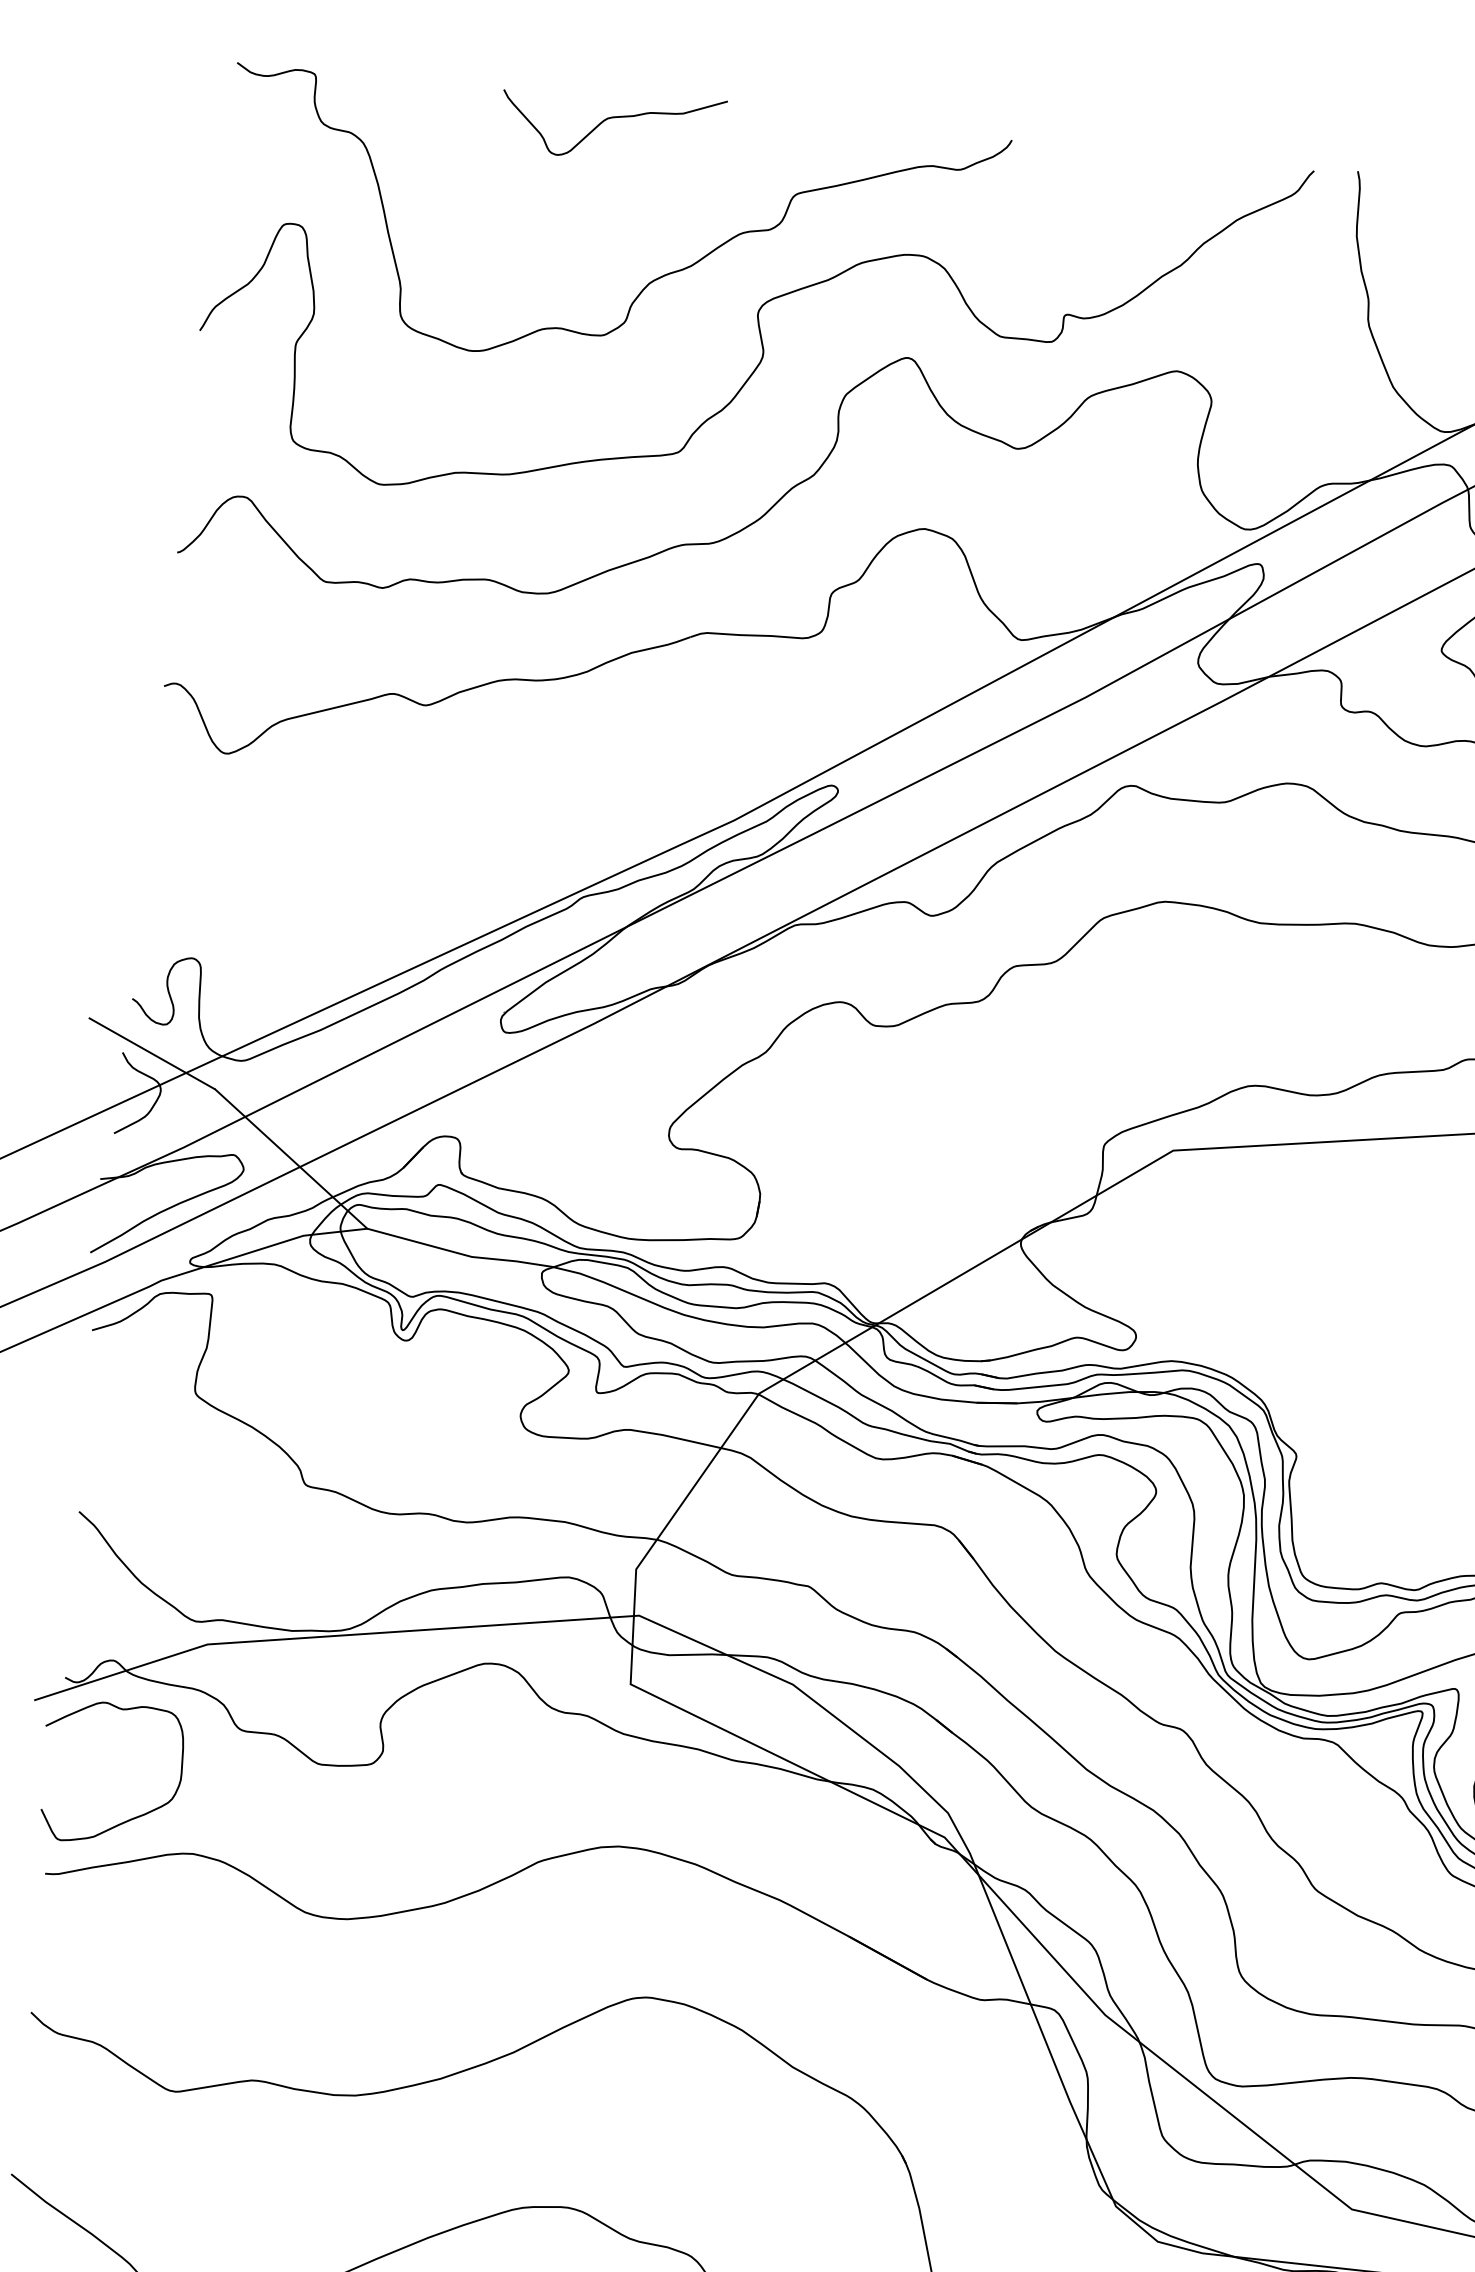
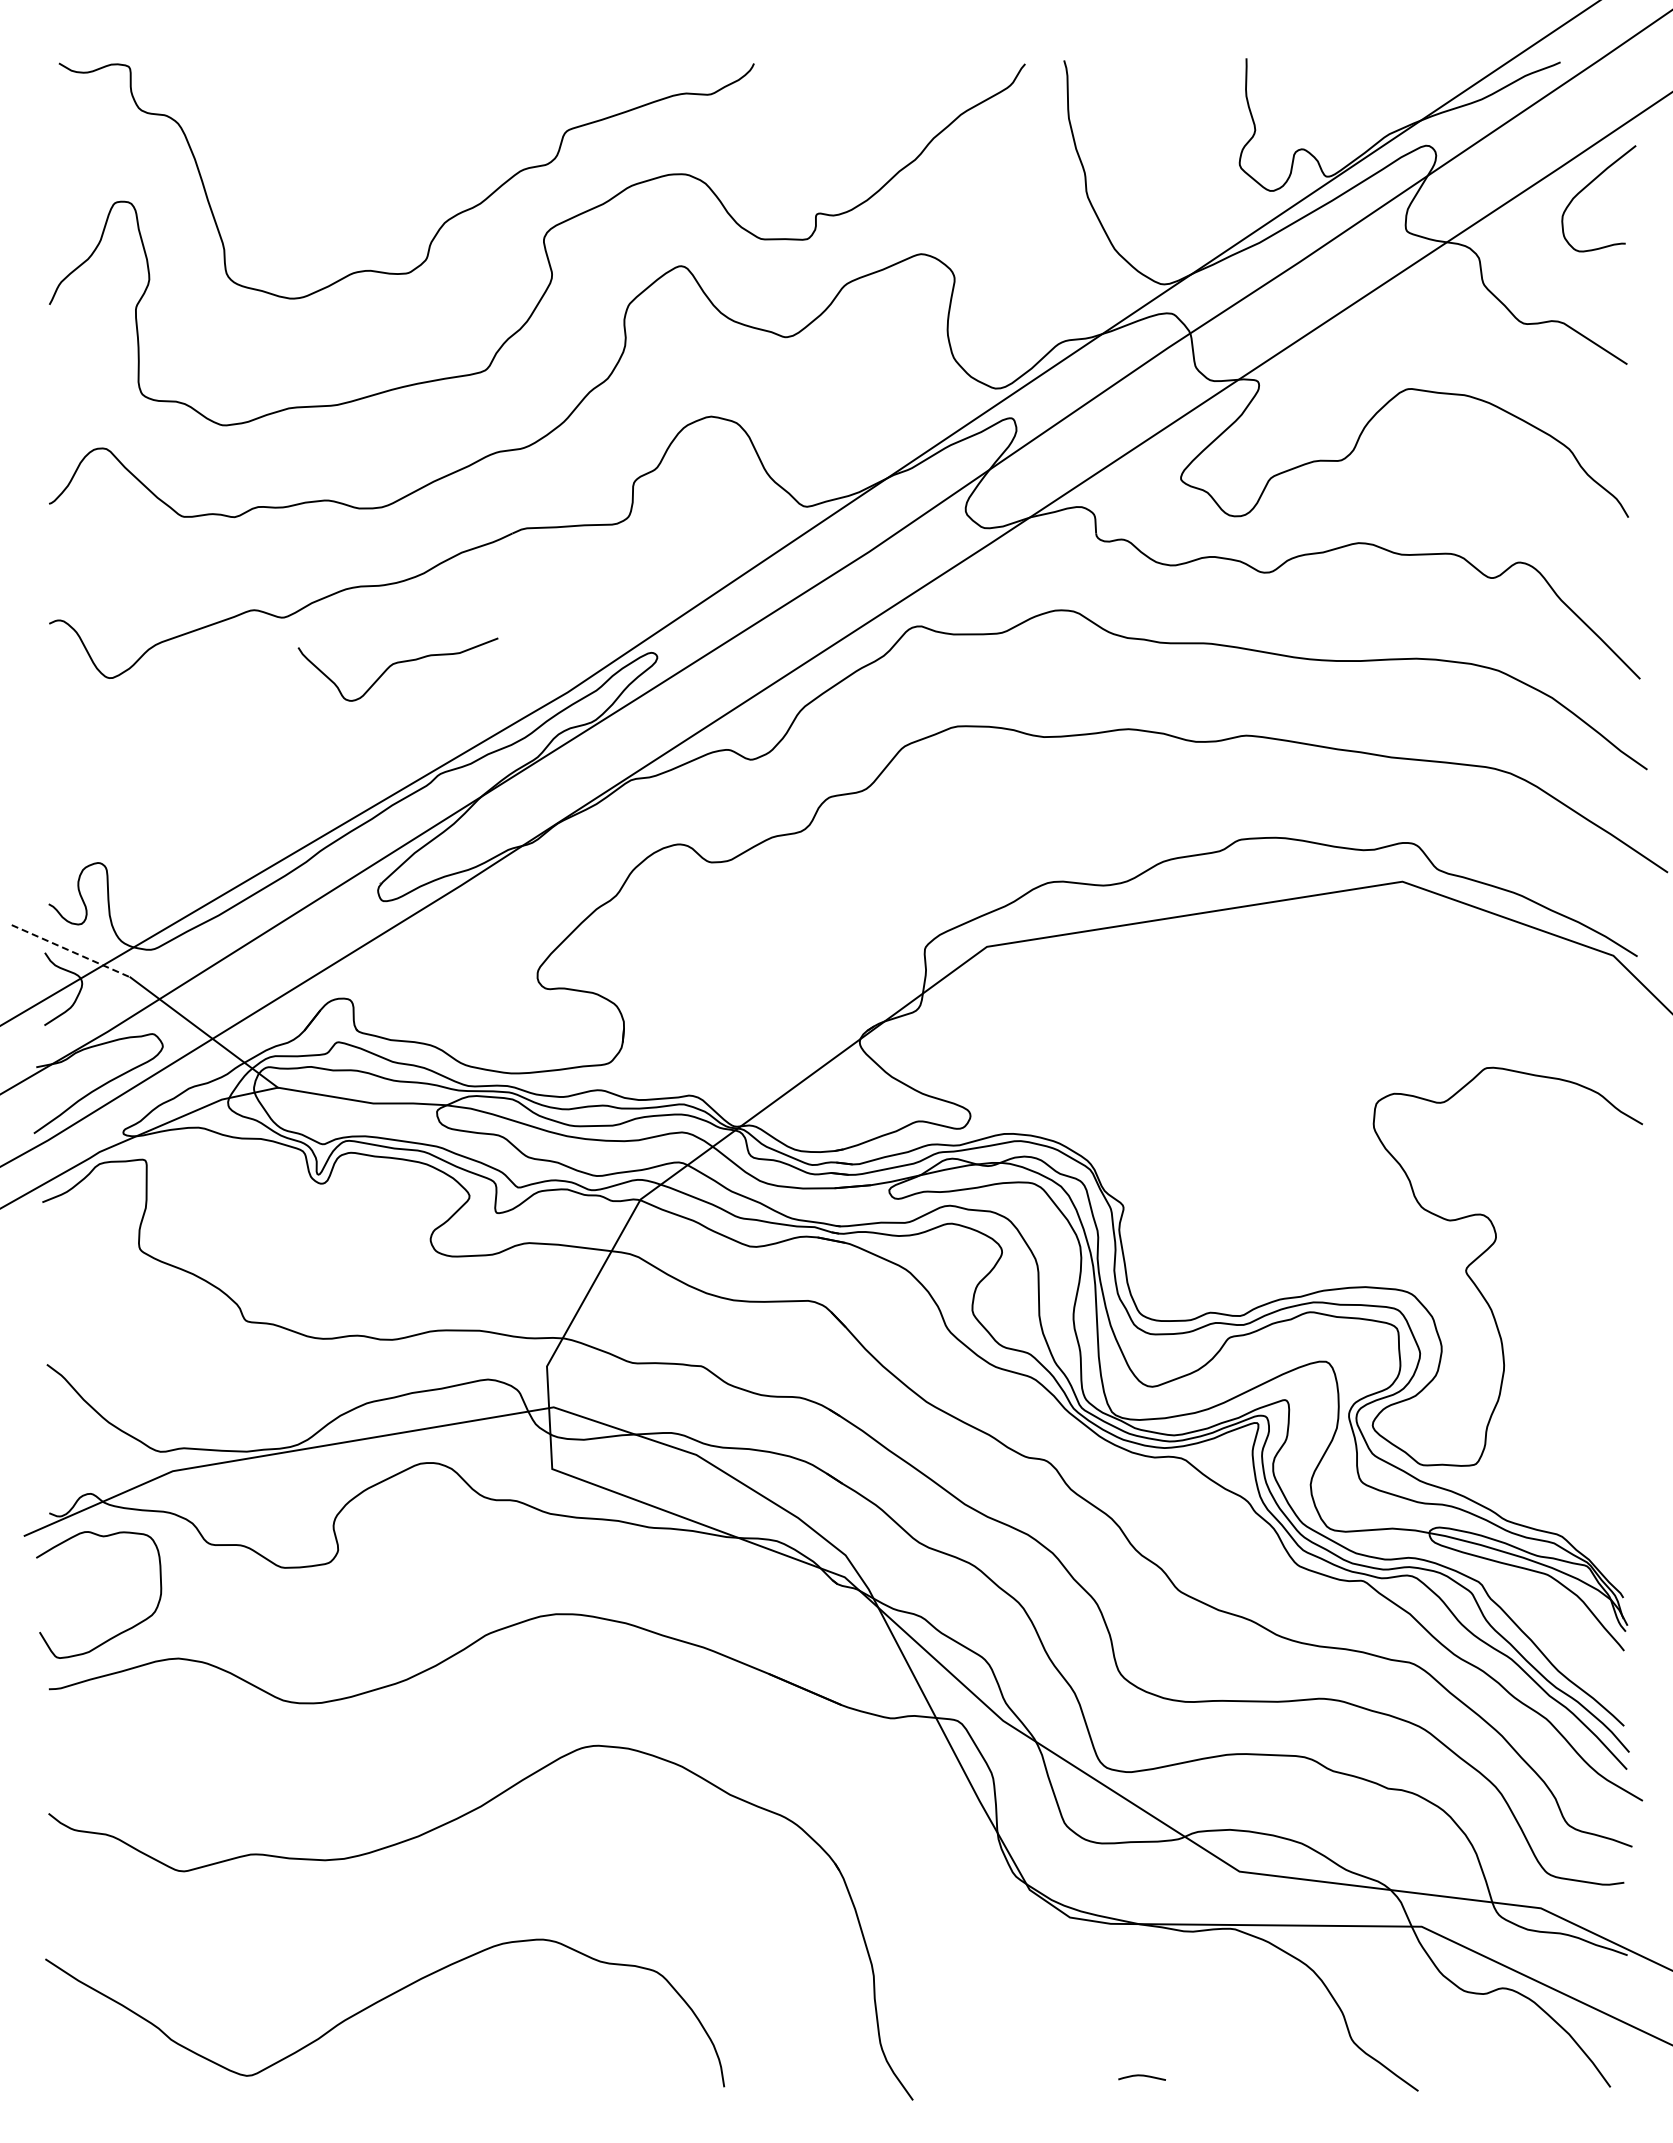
curve: (610, 119) -> (395, 664), moved
line: (152, 1053) -> (71, 951), solid -> dashed

